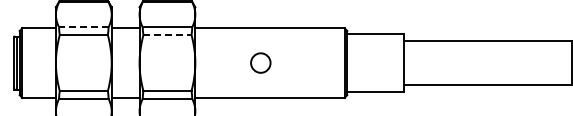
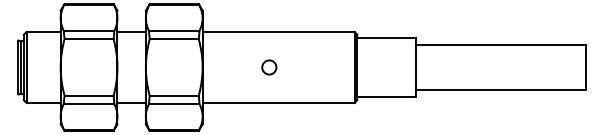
line: (83, 27) -> (88, 31), dashed -> solid
line: (167, 34) -> (174, 38), dashed -> solid
circle: (261, 63) -> (269, 67), size x0.71

